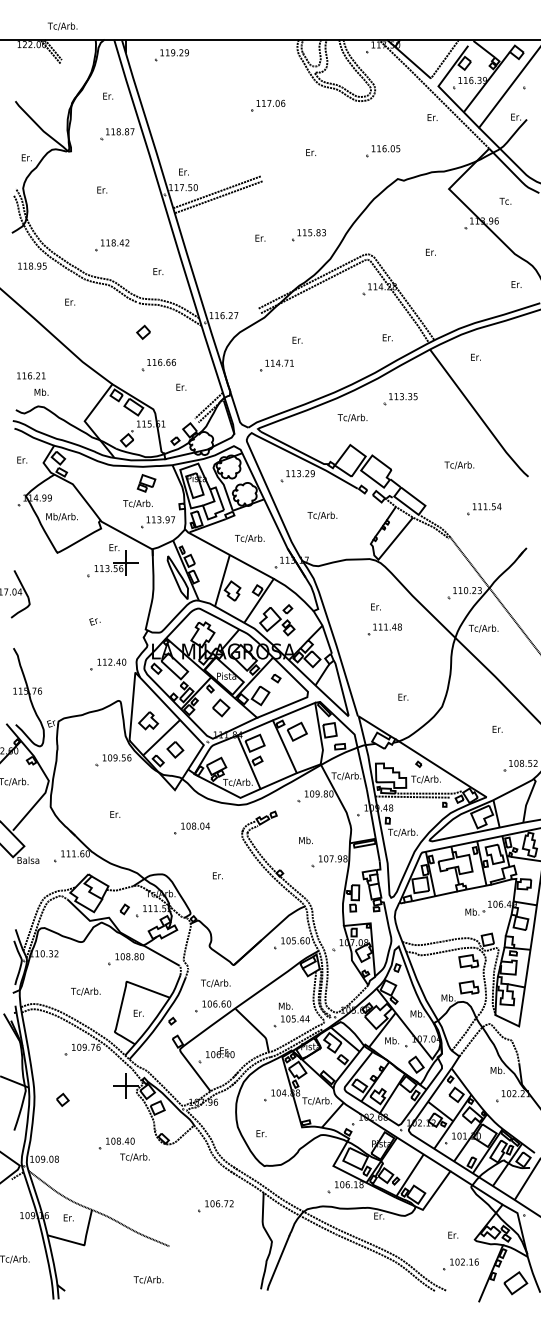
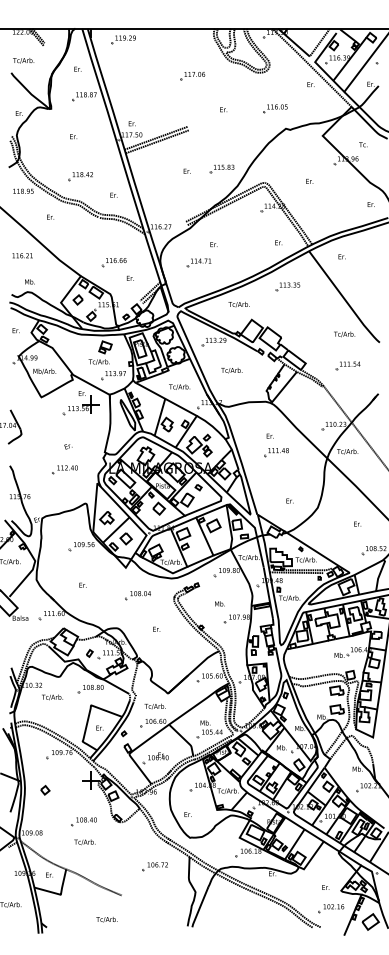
text: (62, 26) -> (23, 60), moved
part: (143, 331) -> (78, 299), moved
text: (31, 375) -> (22, 255), moved
text: (352, 417) -> (239, 304), moved
text: (459, 465) -> (344, 334), moved
part: (108, 664) -> (65, 469), moved
text: (85, 991) -> (52, 697), moved
text: (134, 1157) -> (84, 842), moved

